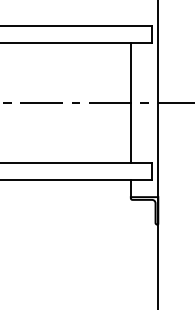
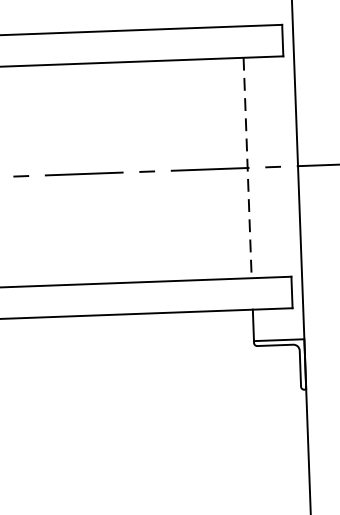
line: (130, 103) -> (247, 169), solid -> dashed

